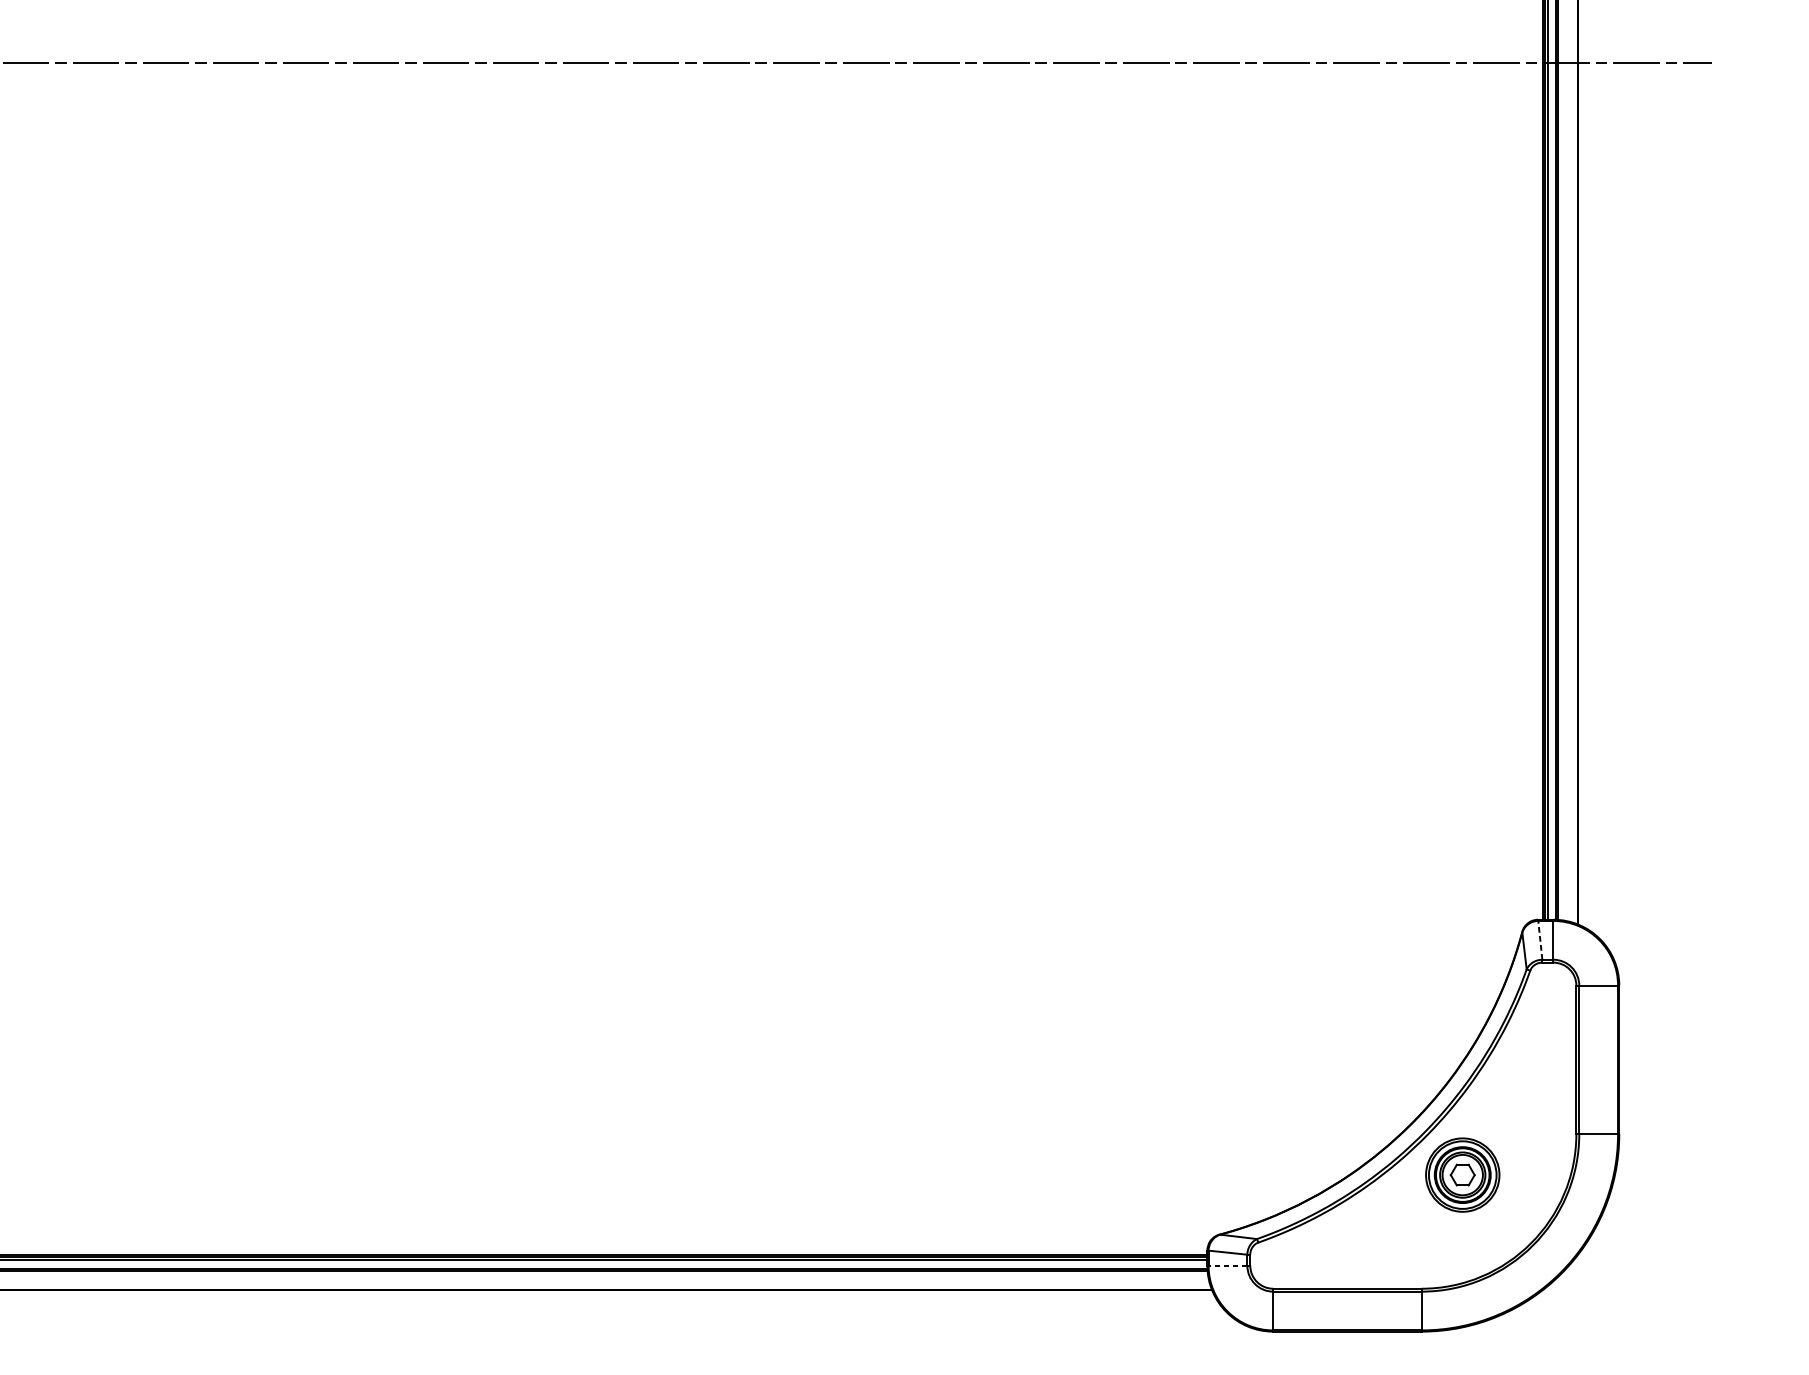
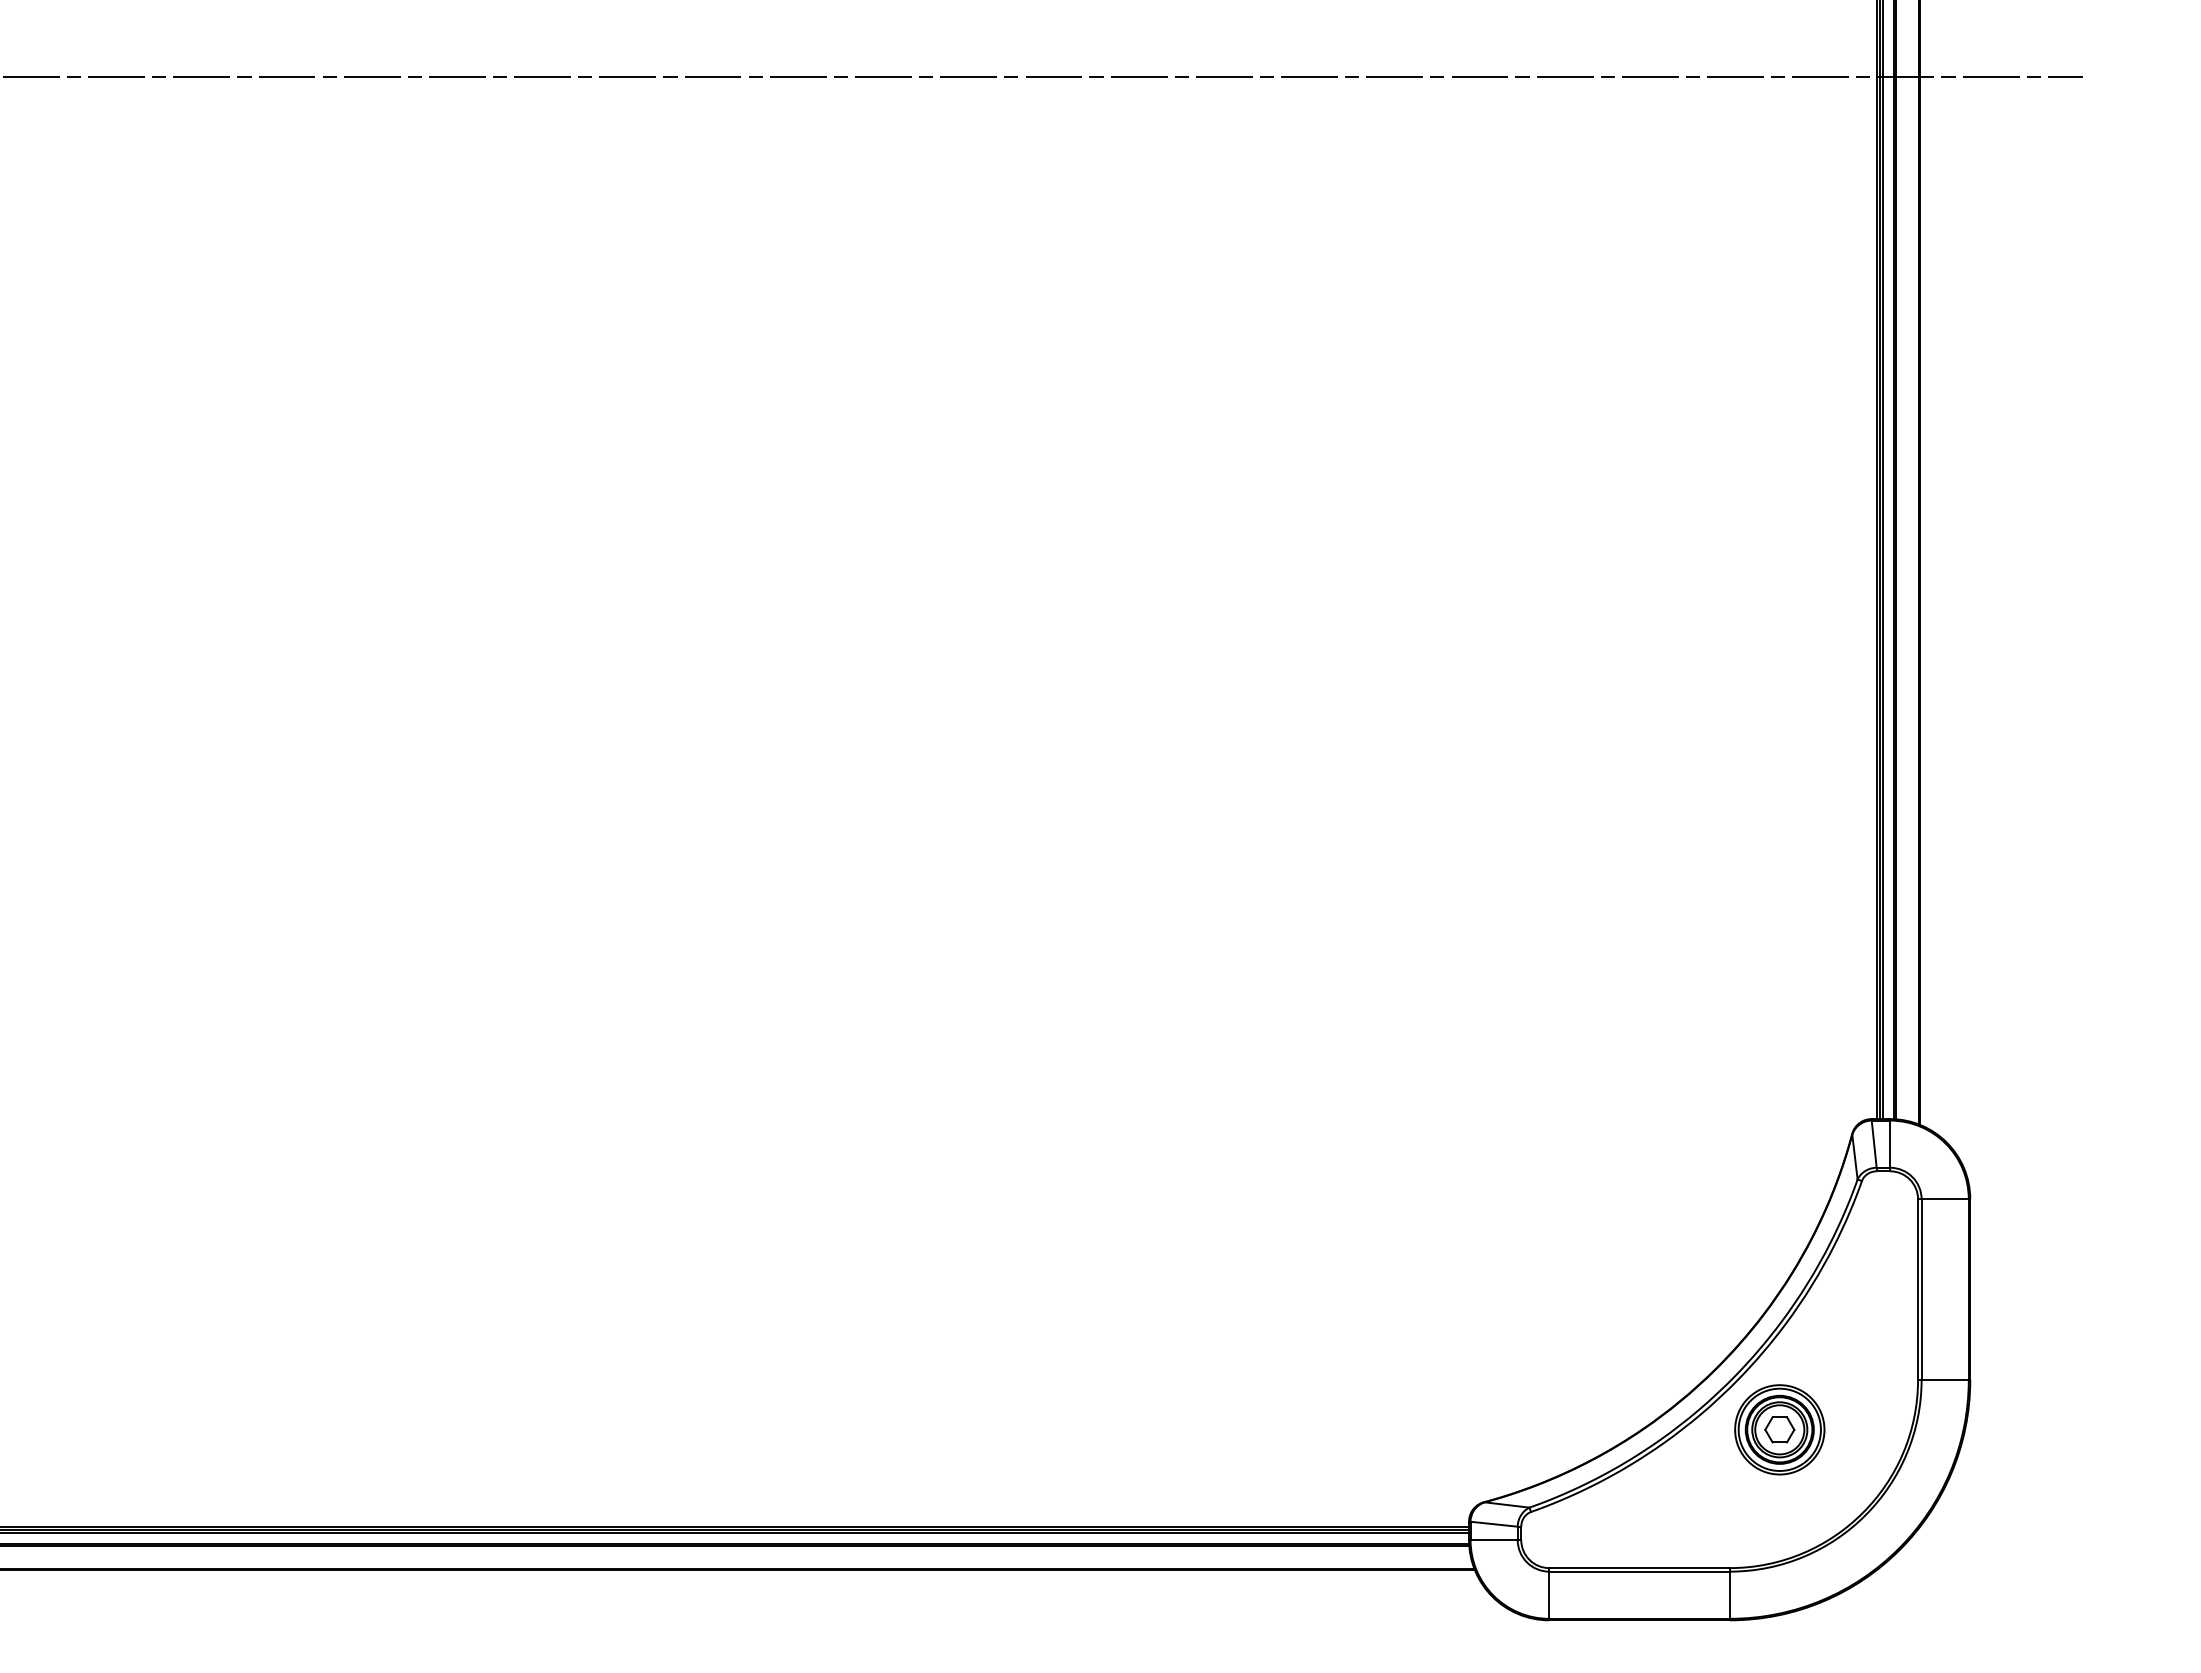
line: (1540, 940) -> (1874, 1144), dashed -> solid
line: (1228, 1266) -> (1494, 1540), dashed -> solid

